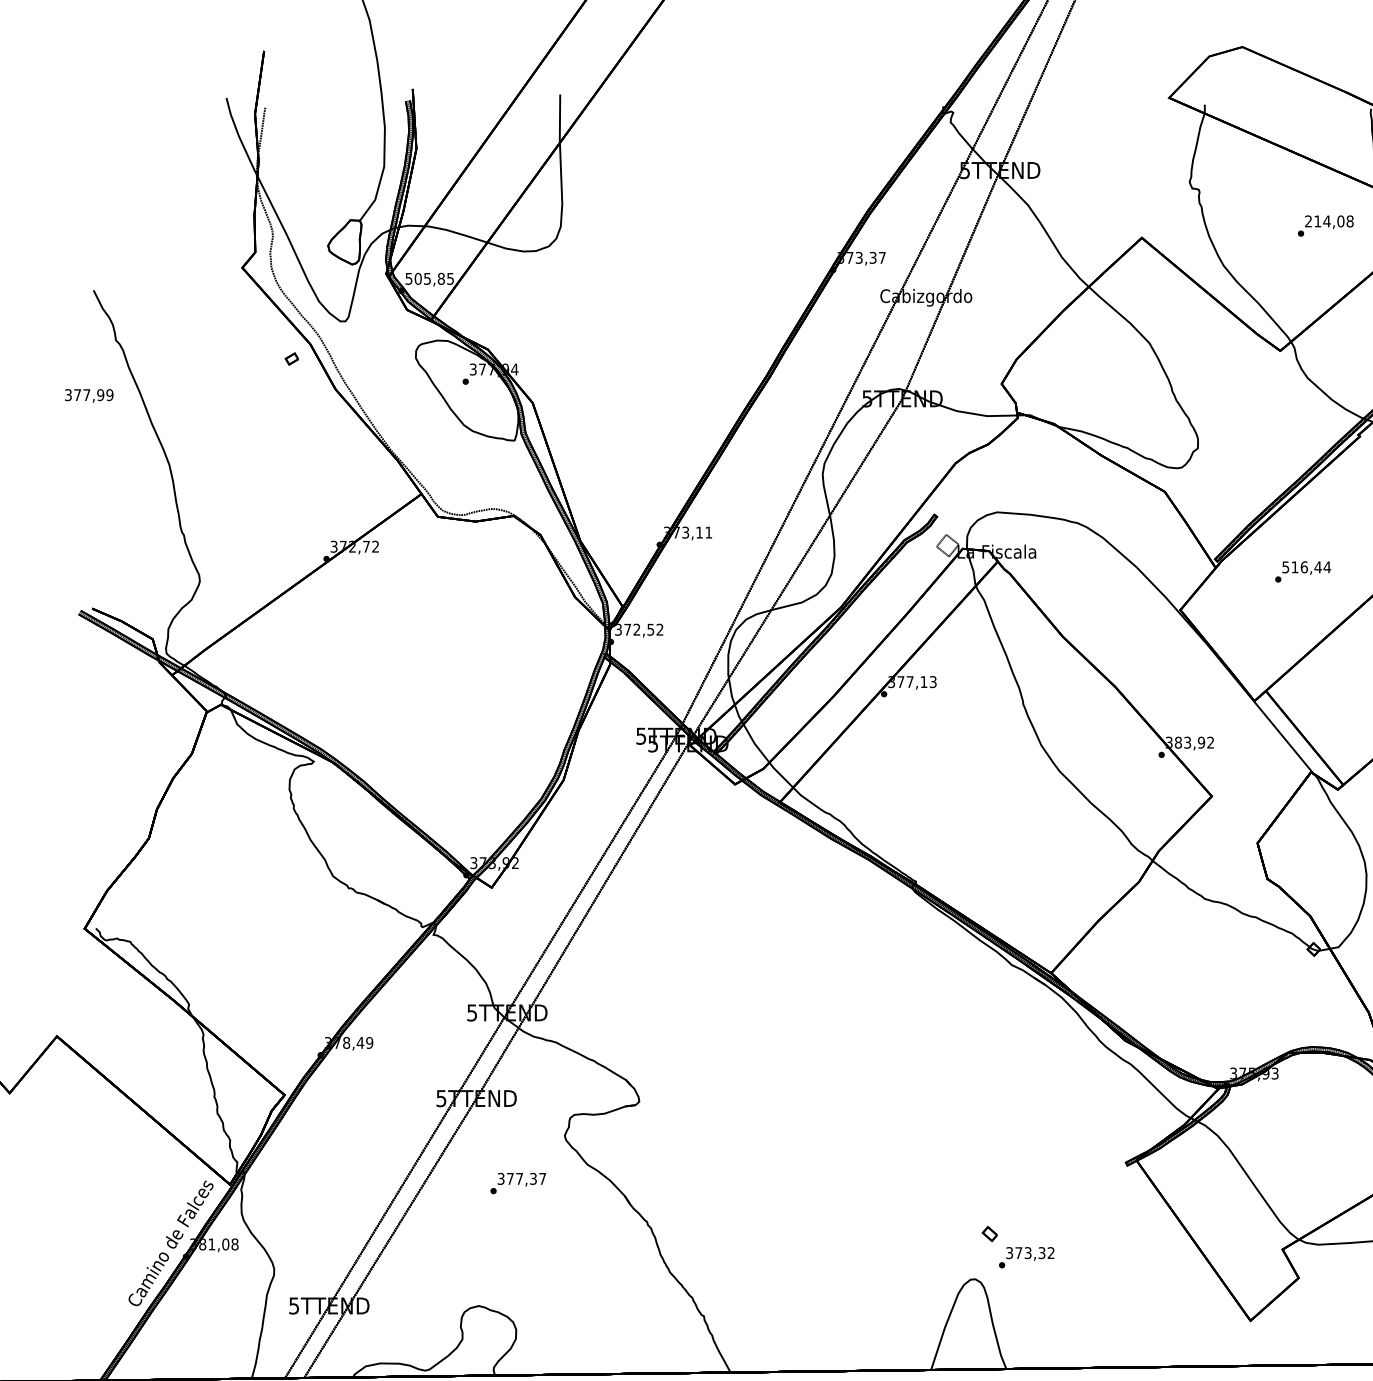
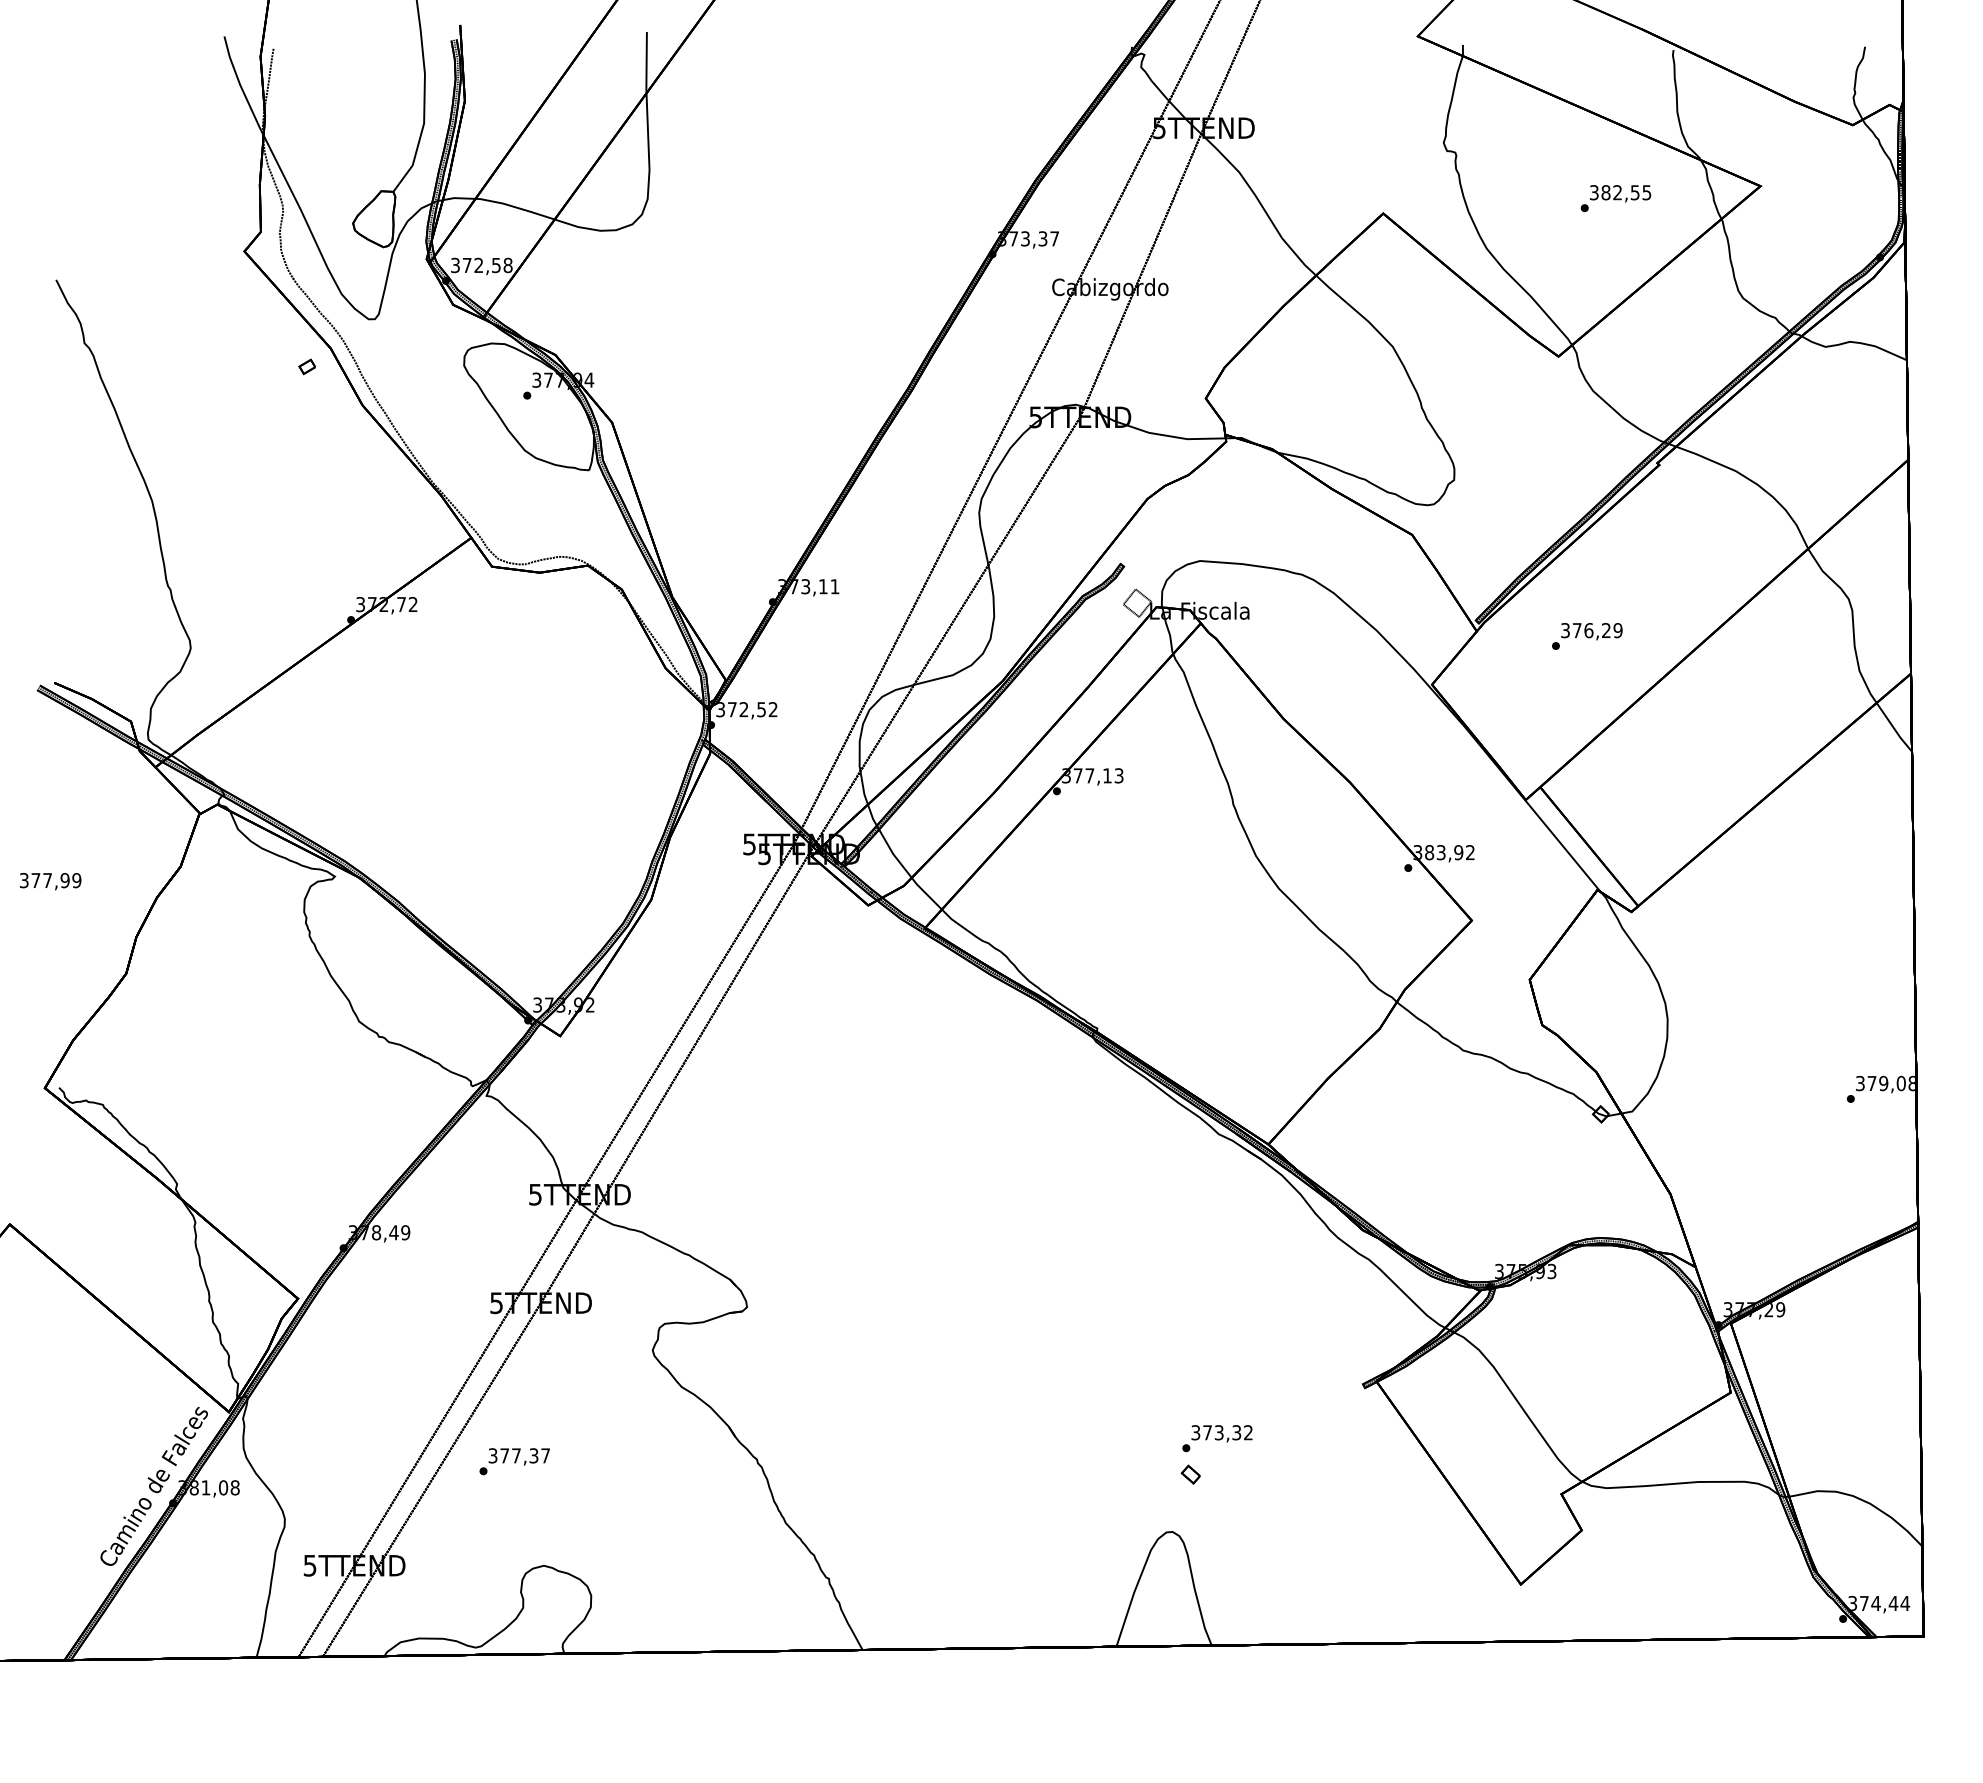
text: (1329, 221) -> (1620, 192), 214,08 -> 382,55
text: (429, 278) -> (481, 265), 505,85 -> 372,58
text: (89, 395) -> (50, 881), moved
text: (1306, 567) -> (1591, 630), 516,44 -> 376,29
text: (518, 1183) -> (514, 1461), moved
text: (1026, 1257) -> (1217, 1438), moved

